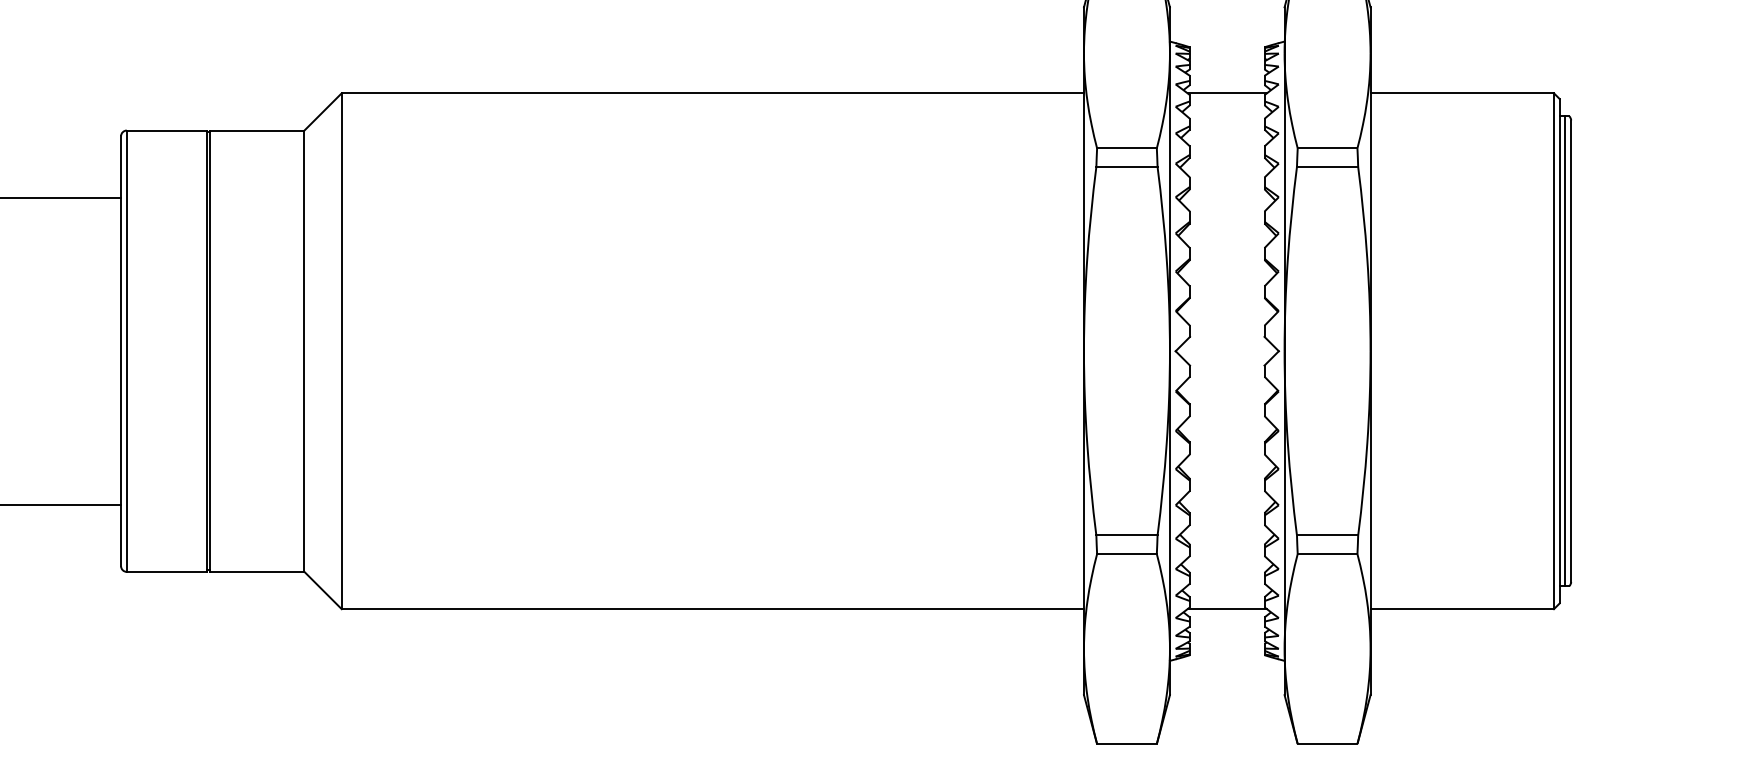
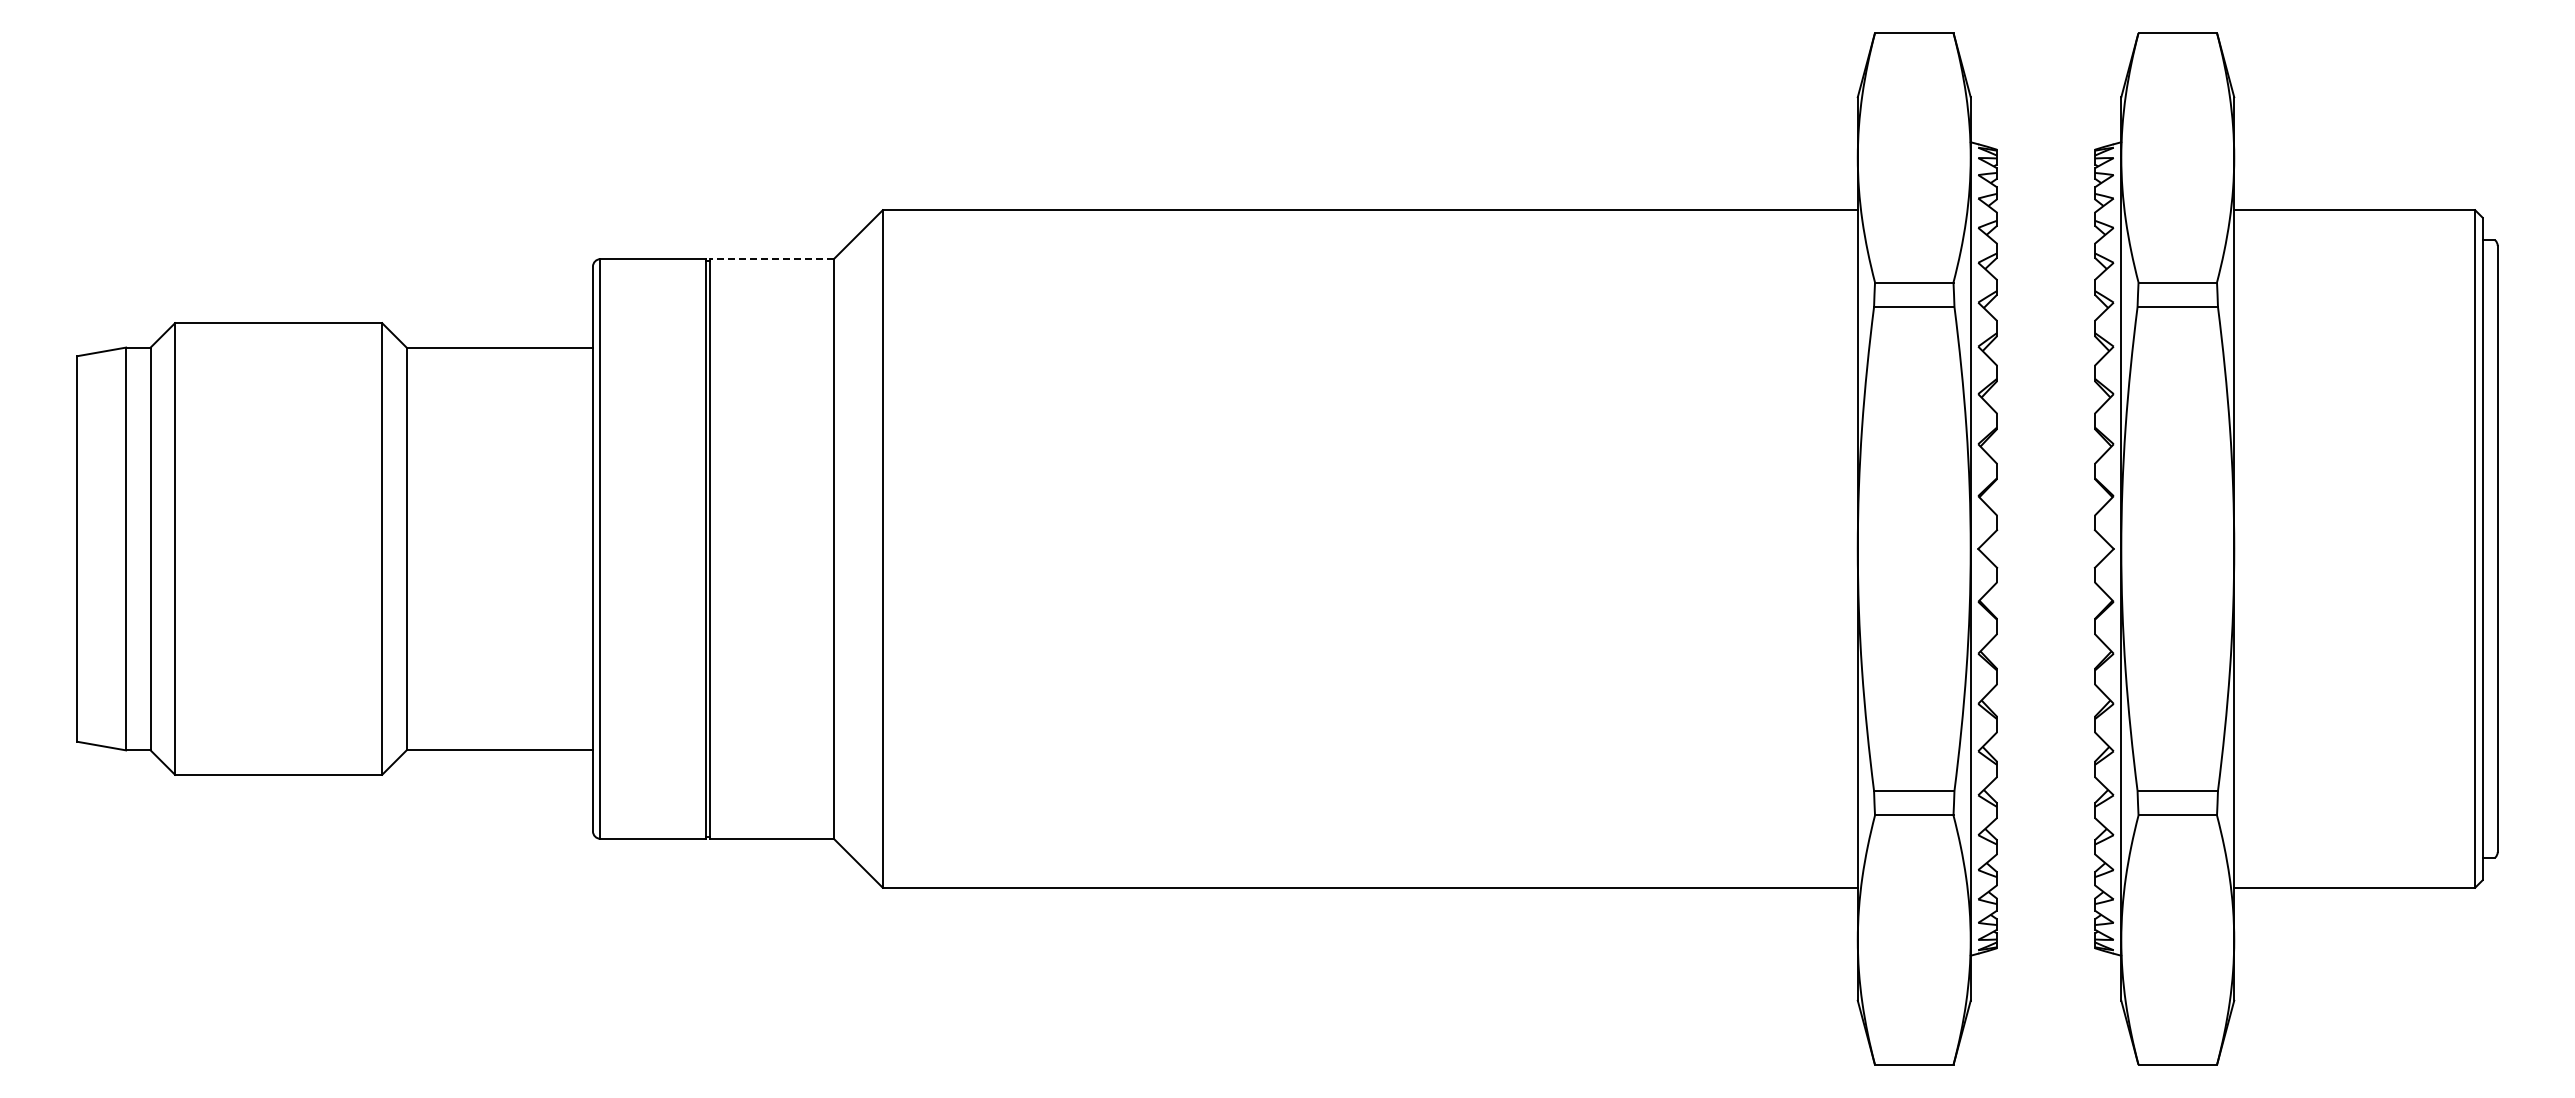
line: (1226, 93) -> (2045, 210), removed
line: (256, 130) -> (771, 259), solid -> dashed
line: (1565, 350) -> (2490, 548), removed
line: (1226, 608) -> (2045, 887), removed

